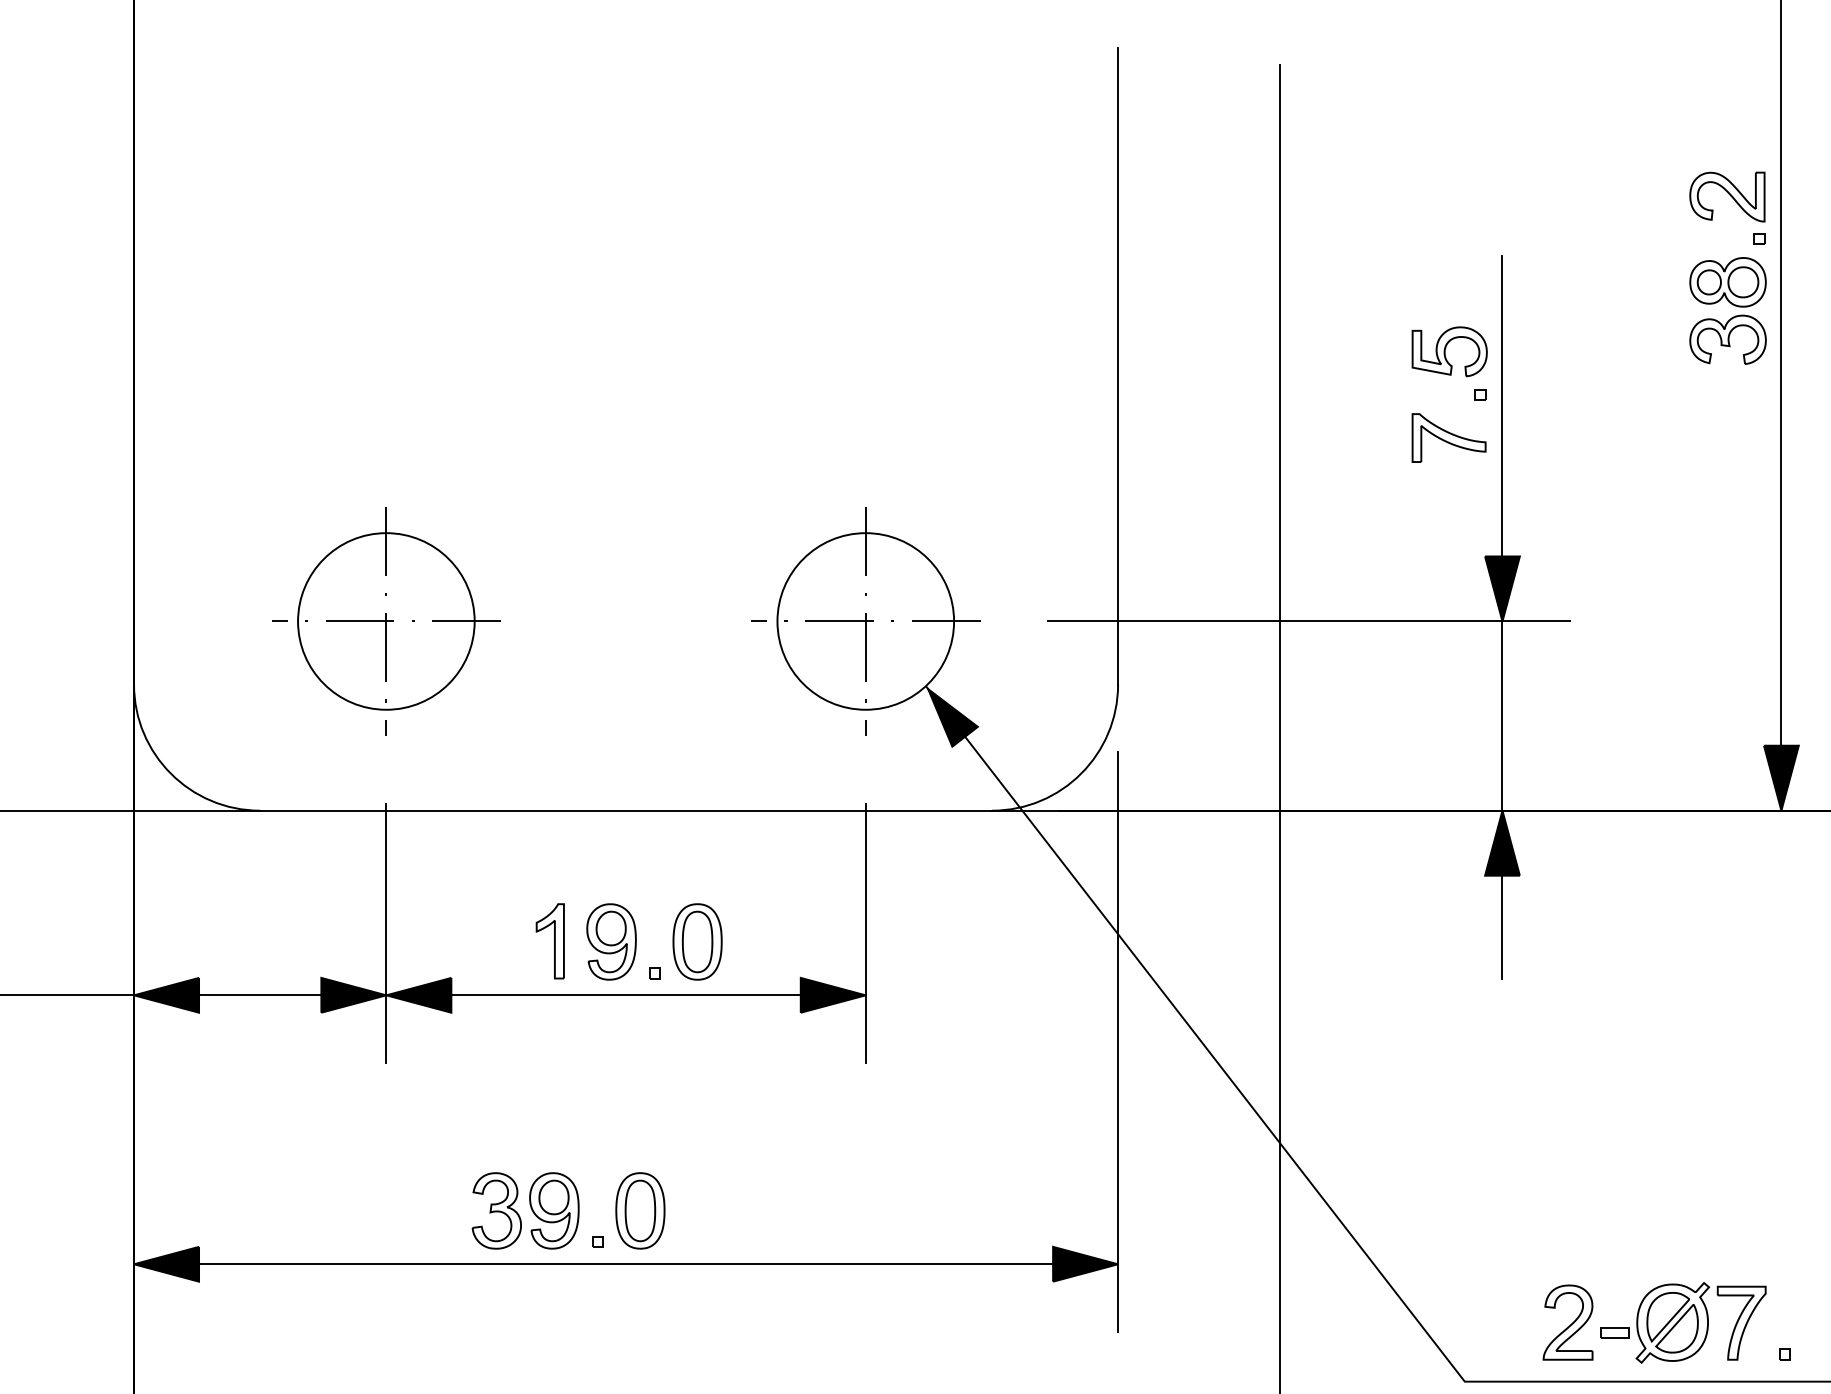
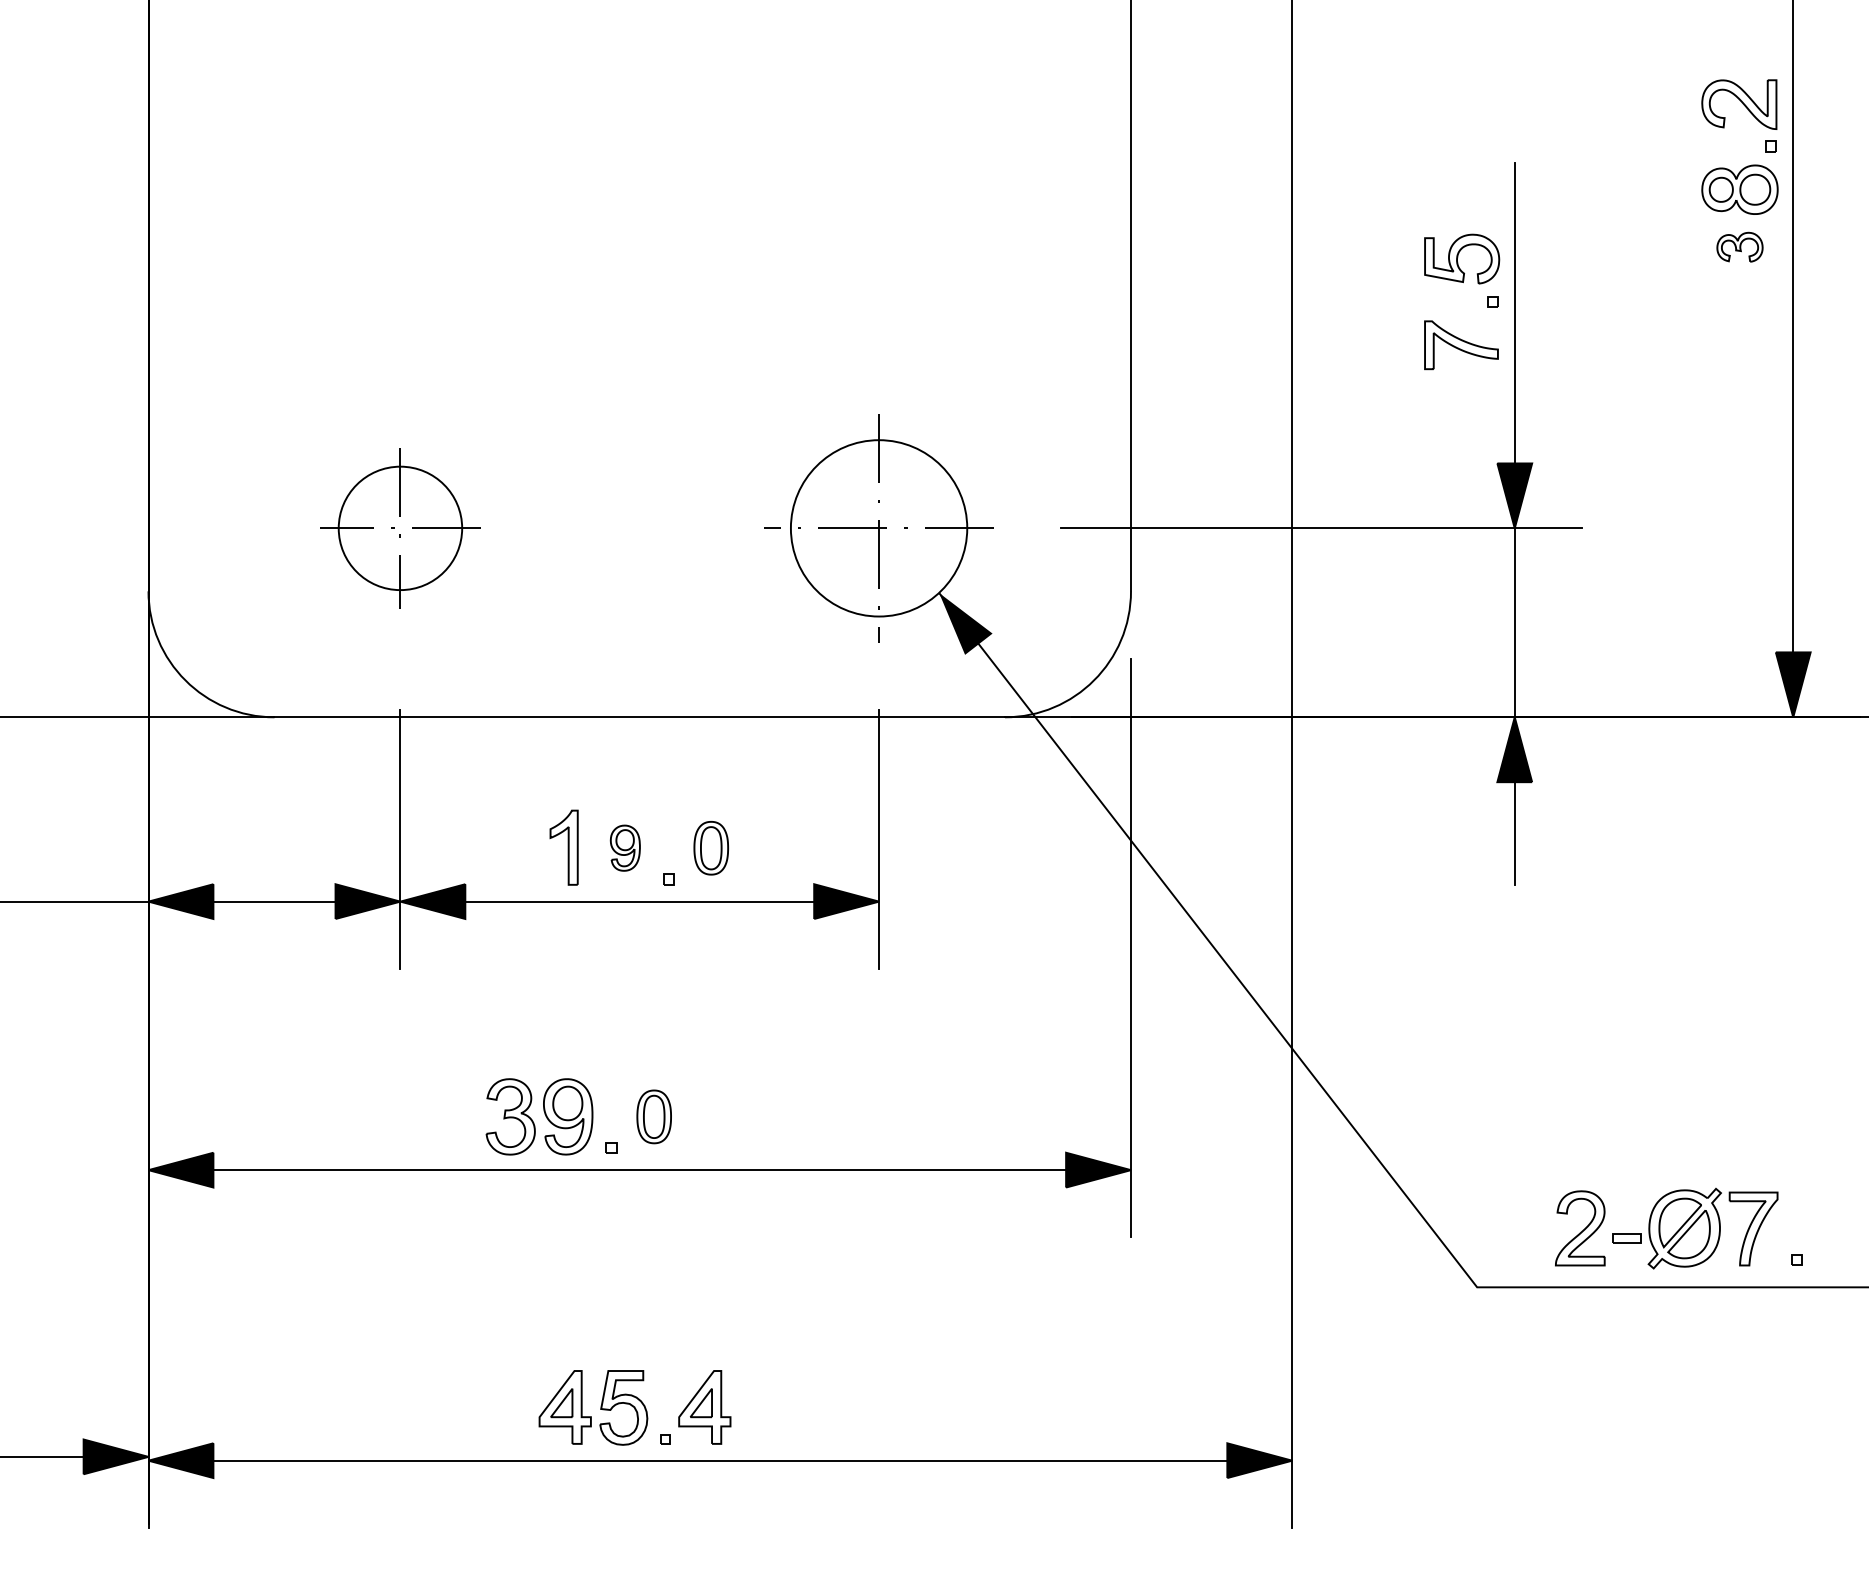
part: (1727, 340) -> (1739, 247), size x0.6
part: (386, 621) -> (400, 528), size x0.7
part: (611, 941) -> (625, 847), size x0.6
part: (697, 941) -> (711, 847), size x0.7
part: (640, 1210) -> (654, 1116), size x0.7

